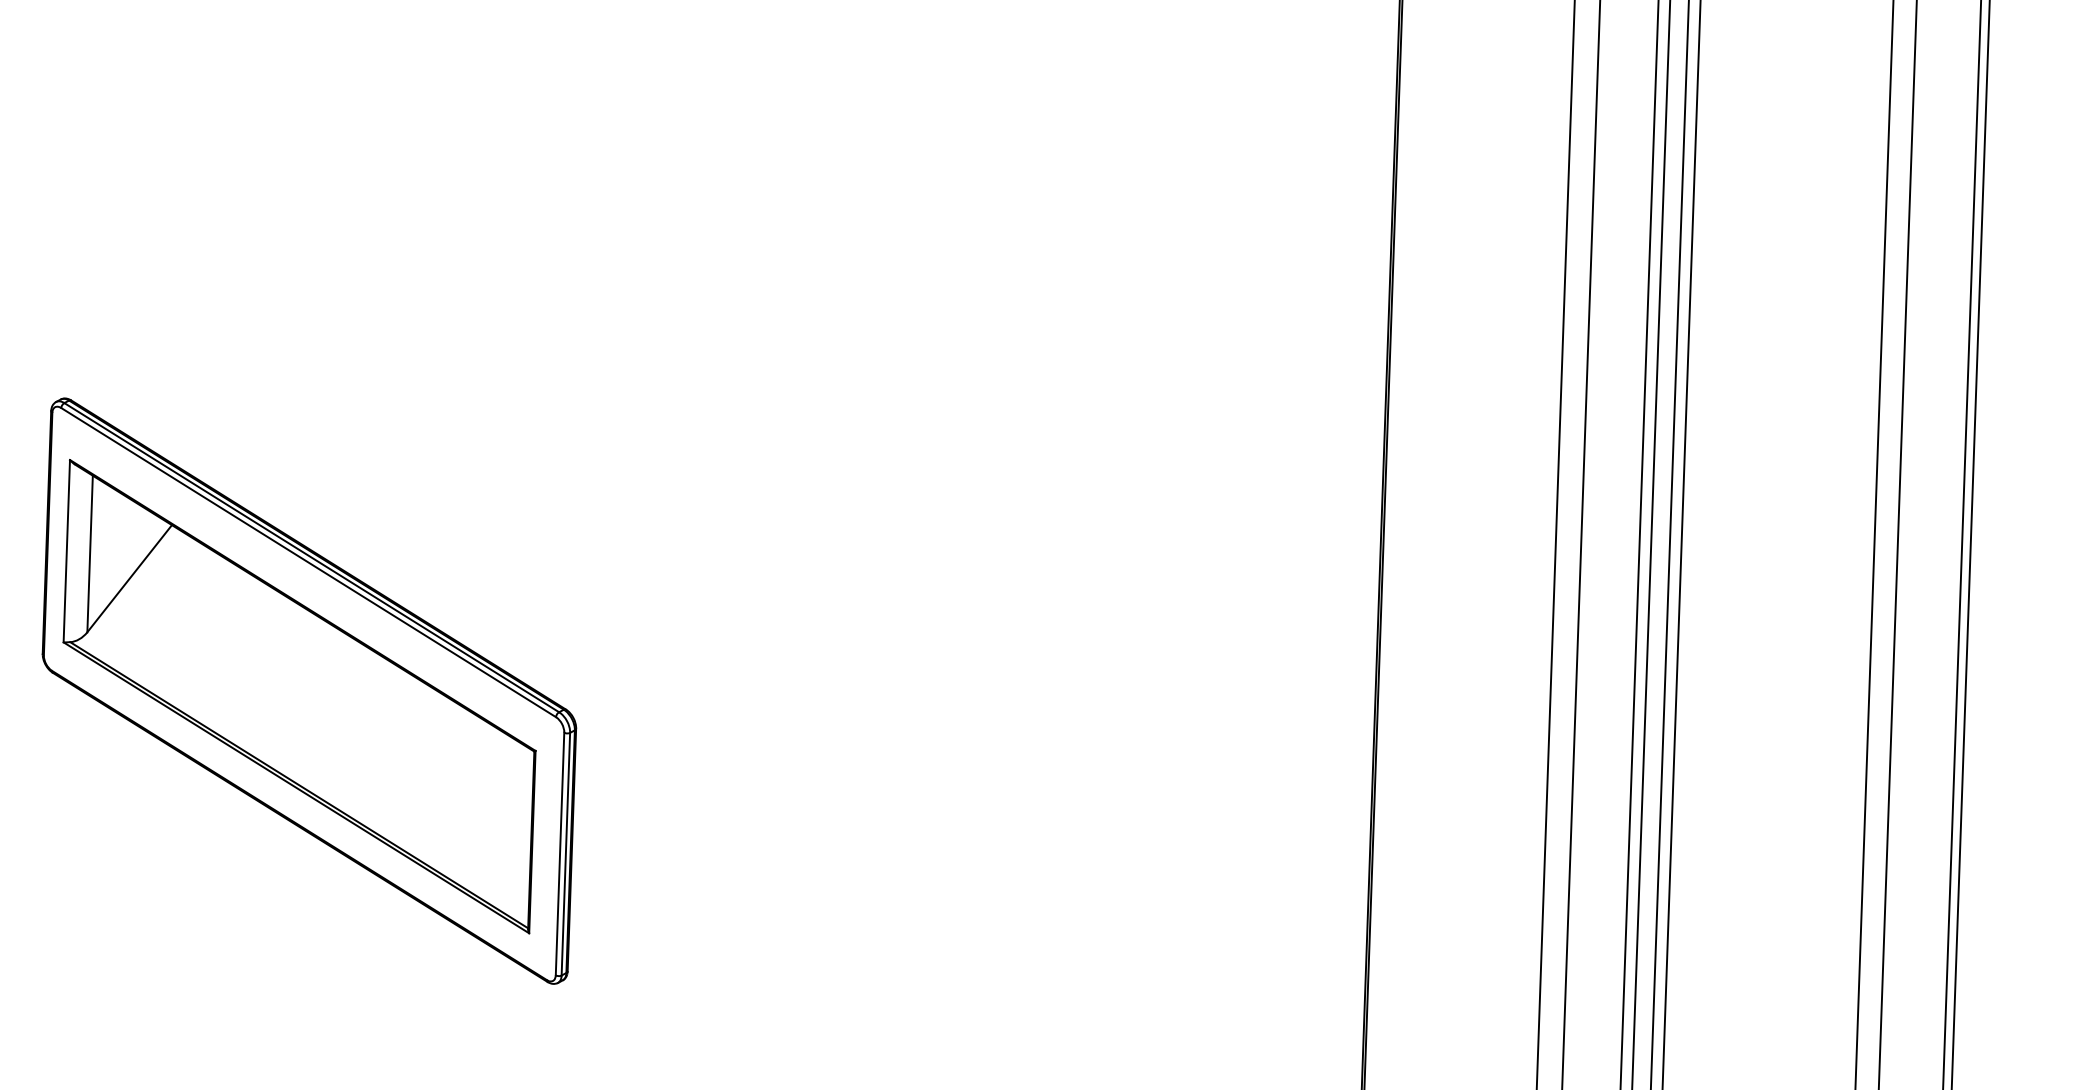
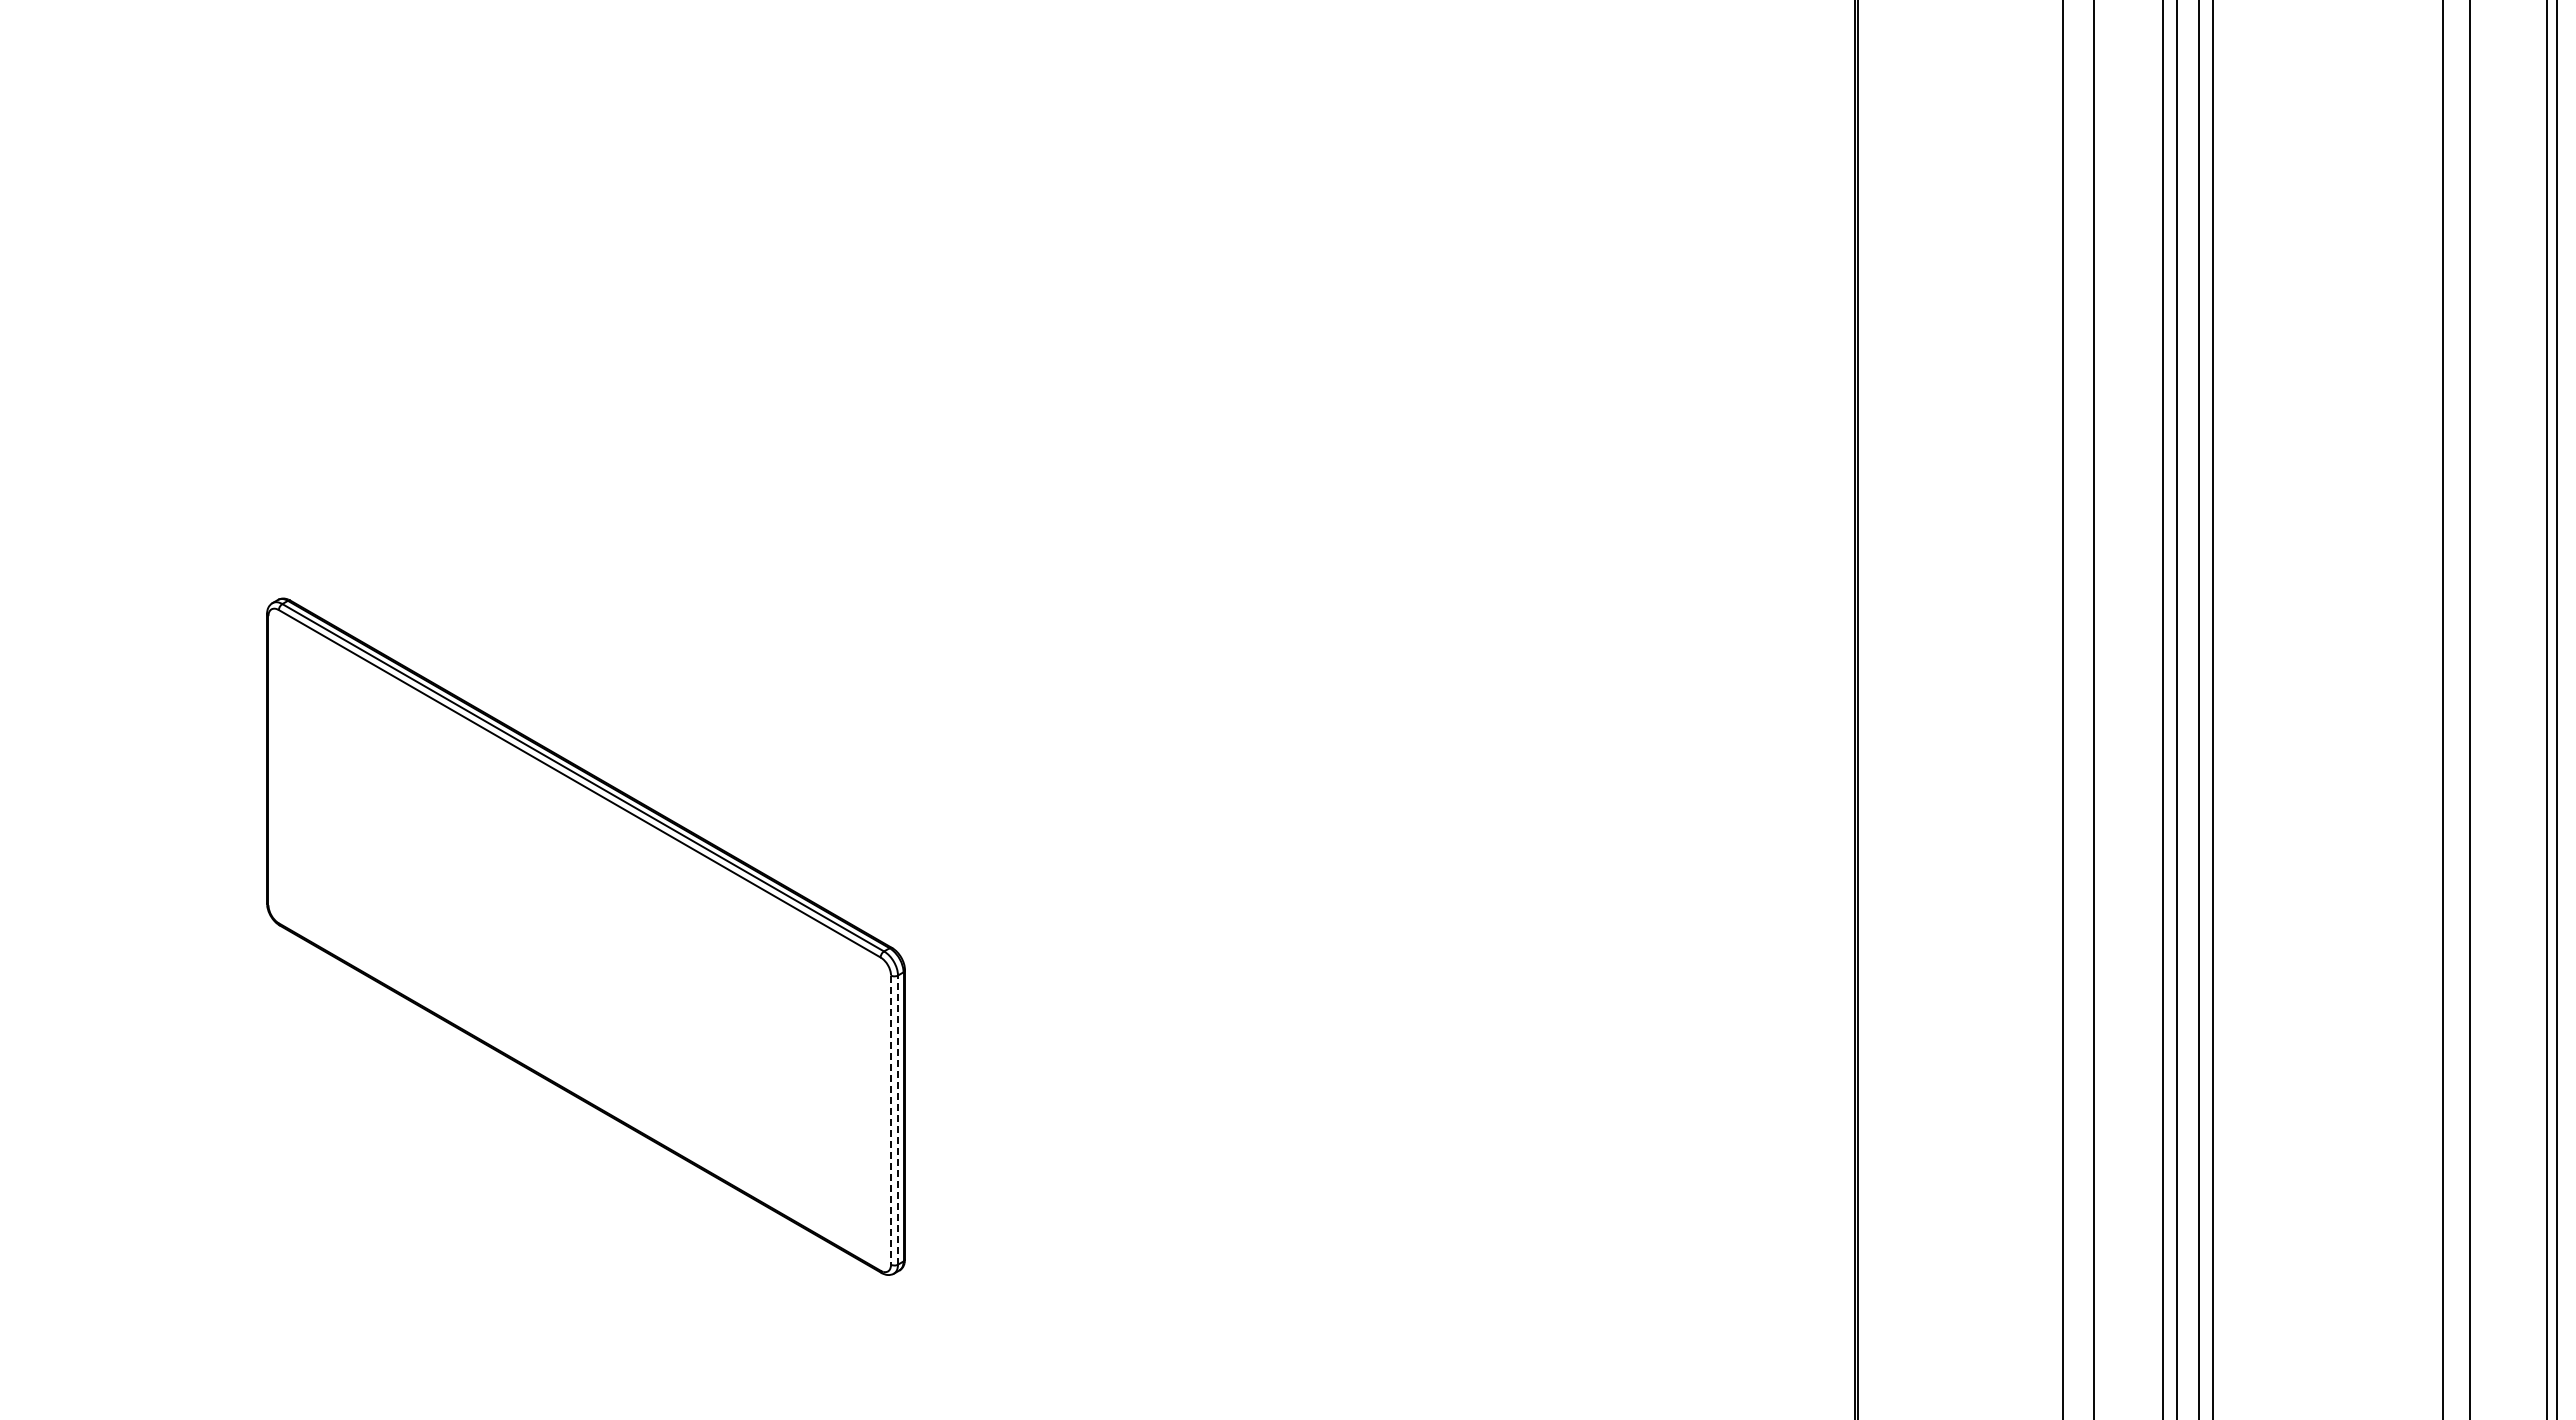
part: (299, 696) -> (574, 943), removed
line: (560, 854) -> (891, 1120), solid -> dashed
line: (566, 854) -> (898, 1120), solid -> dashed

